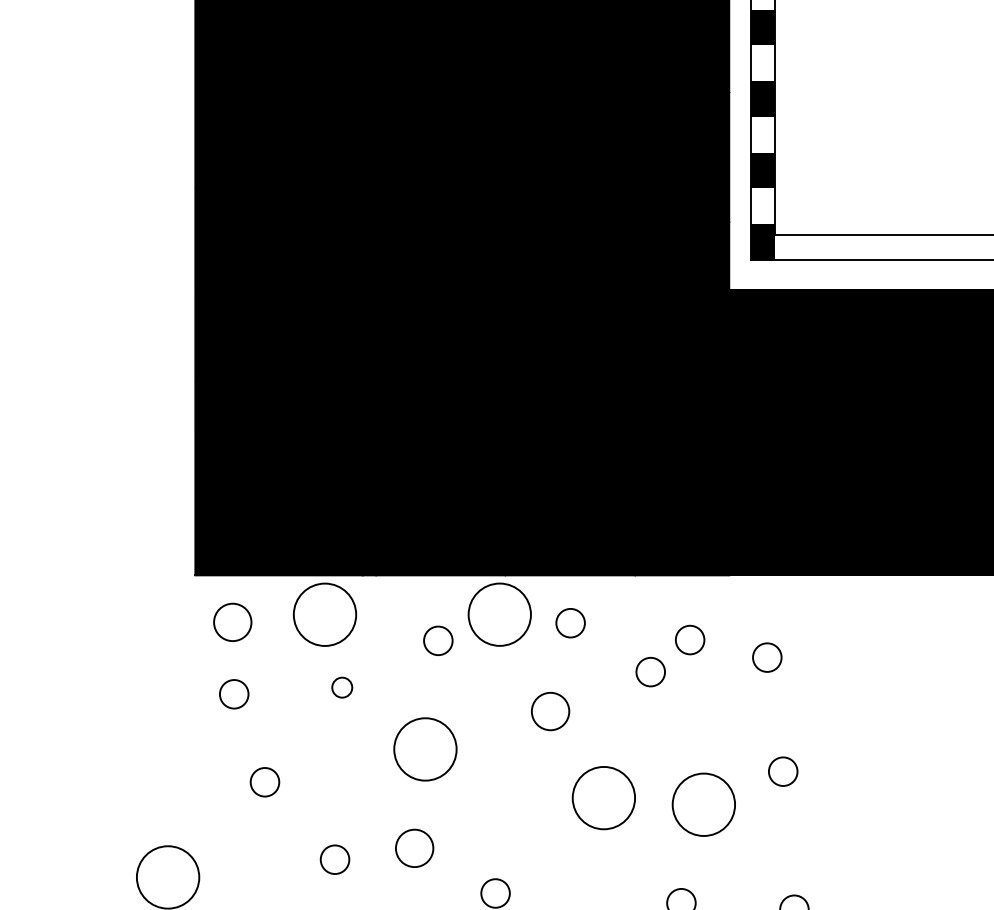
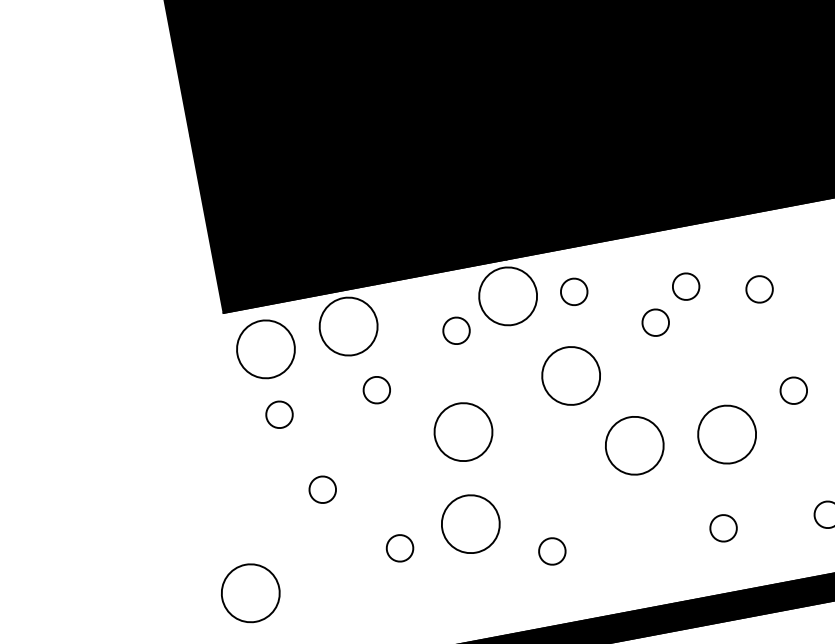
part: (232, 622) -> (265, 349), size x1.67
part: (342, 687) -> (377, 389), size x1.43
part: (550, 711) -> (571, 375), size x1.67
part: (414, 848) -> (470, 524), size x1.67

